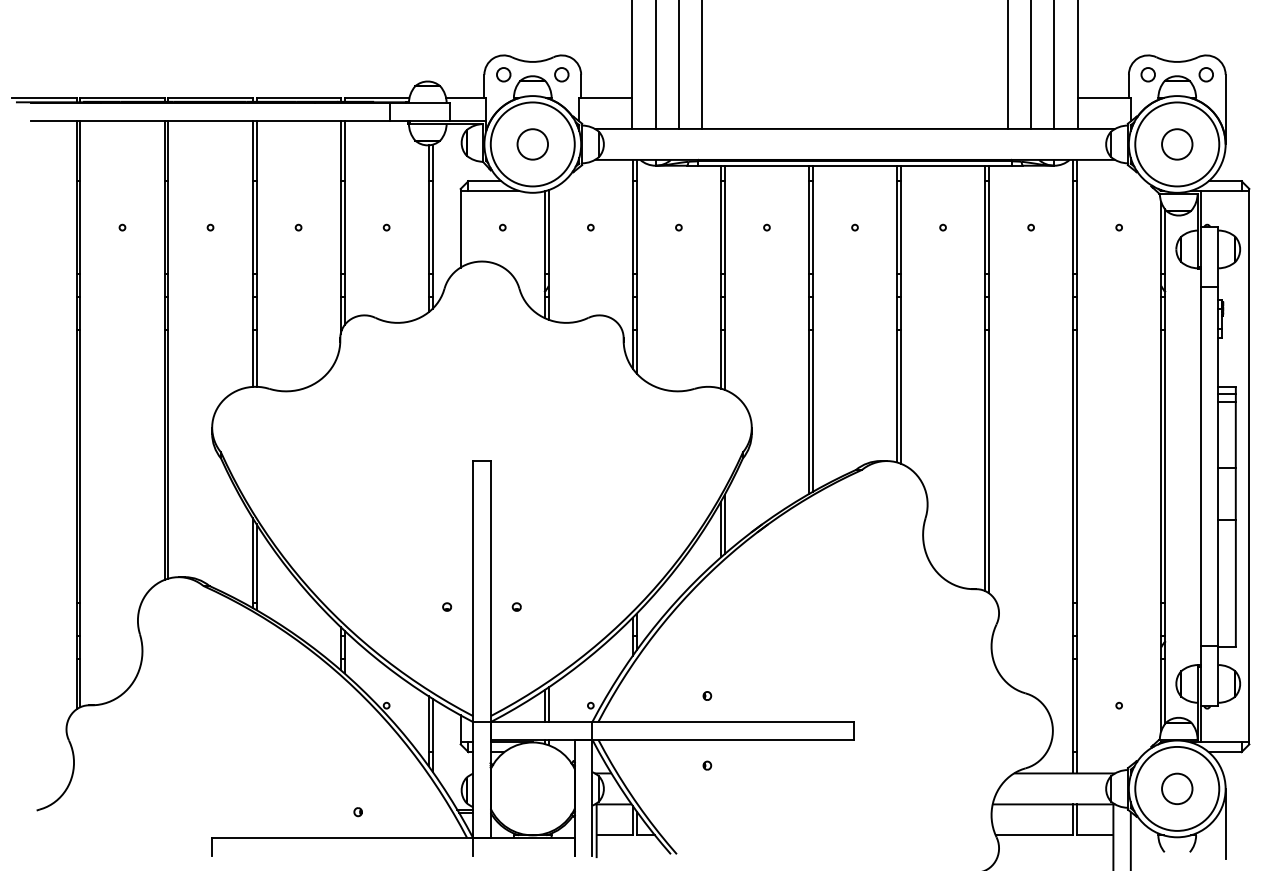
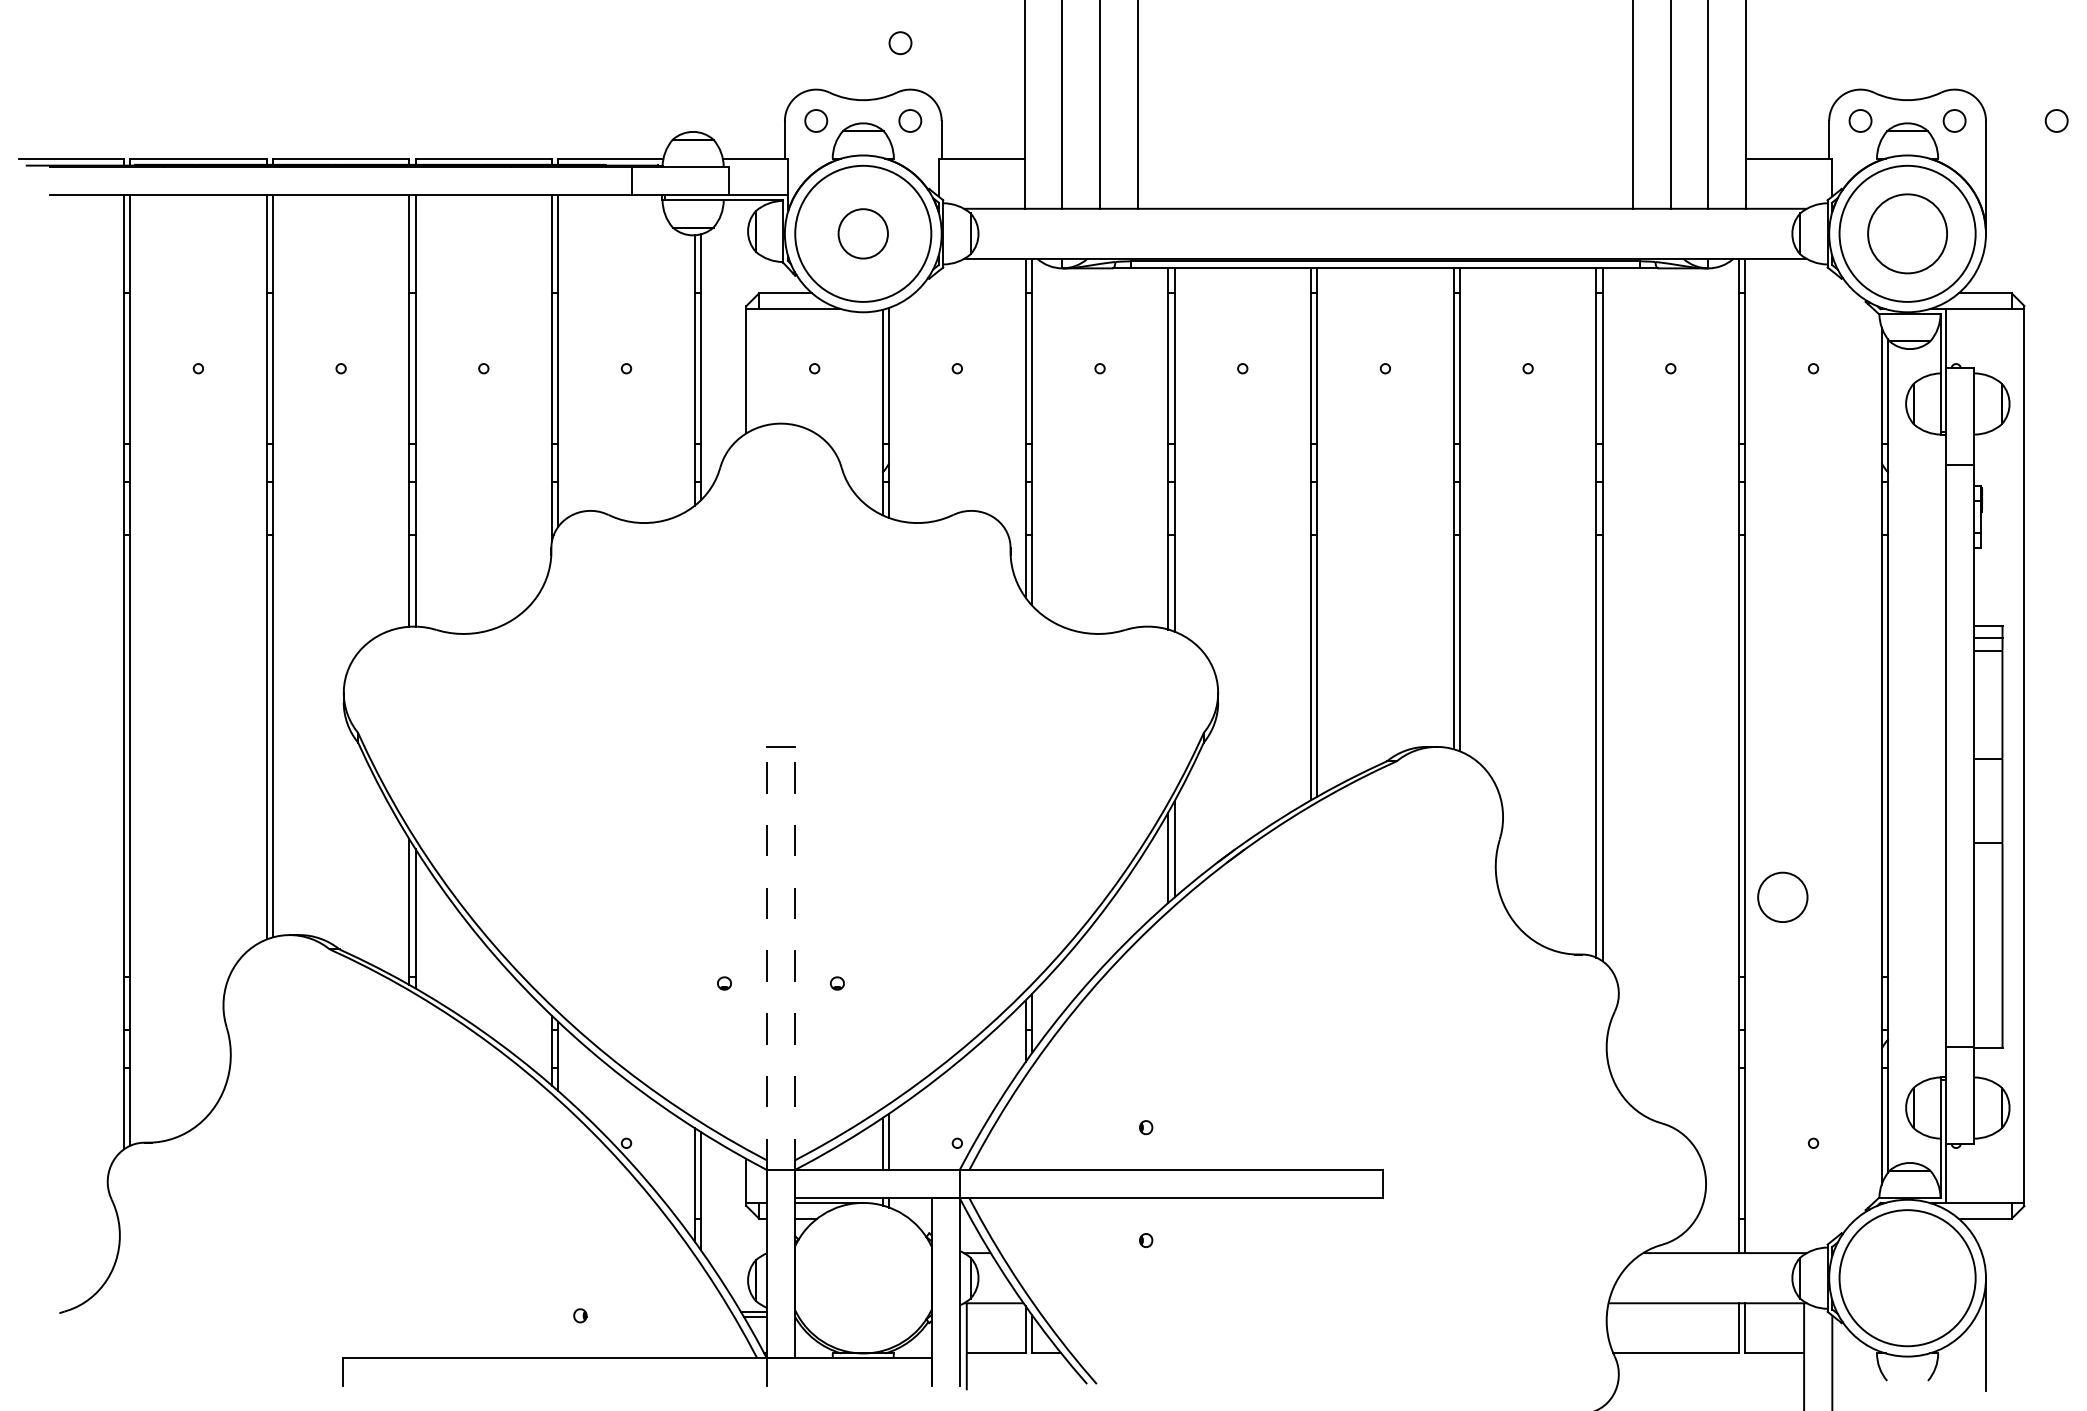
circle: (555, 26) -> (900, 42), added
circle: (1268, 74) -> (2055, 120), added
circle: (1177, 144) -> (1907, 233), size x1.6
line: (473, 591) -> (767, 958), solid -> dashed
line: (490, 591) -> (794, 958), solid -> dashed
circle: (1177, 788) -> (1783, 896), moved

